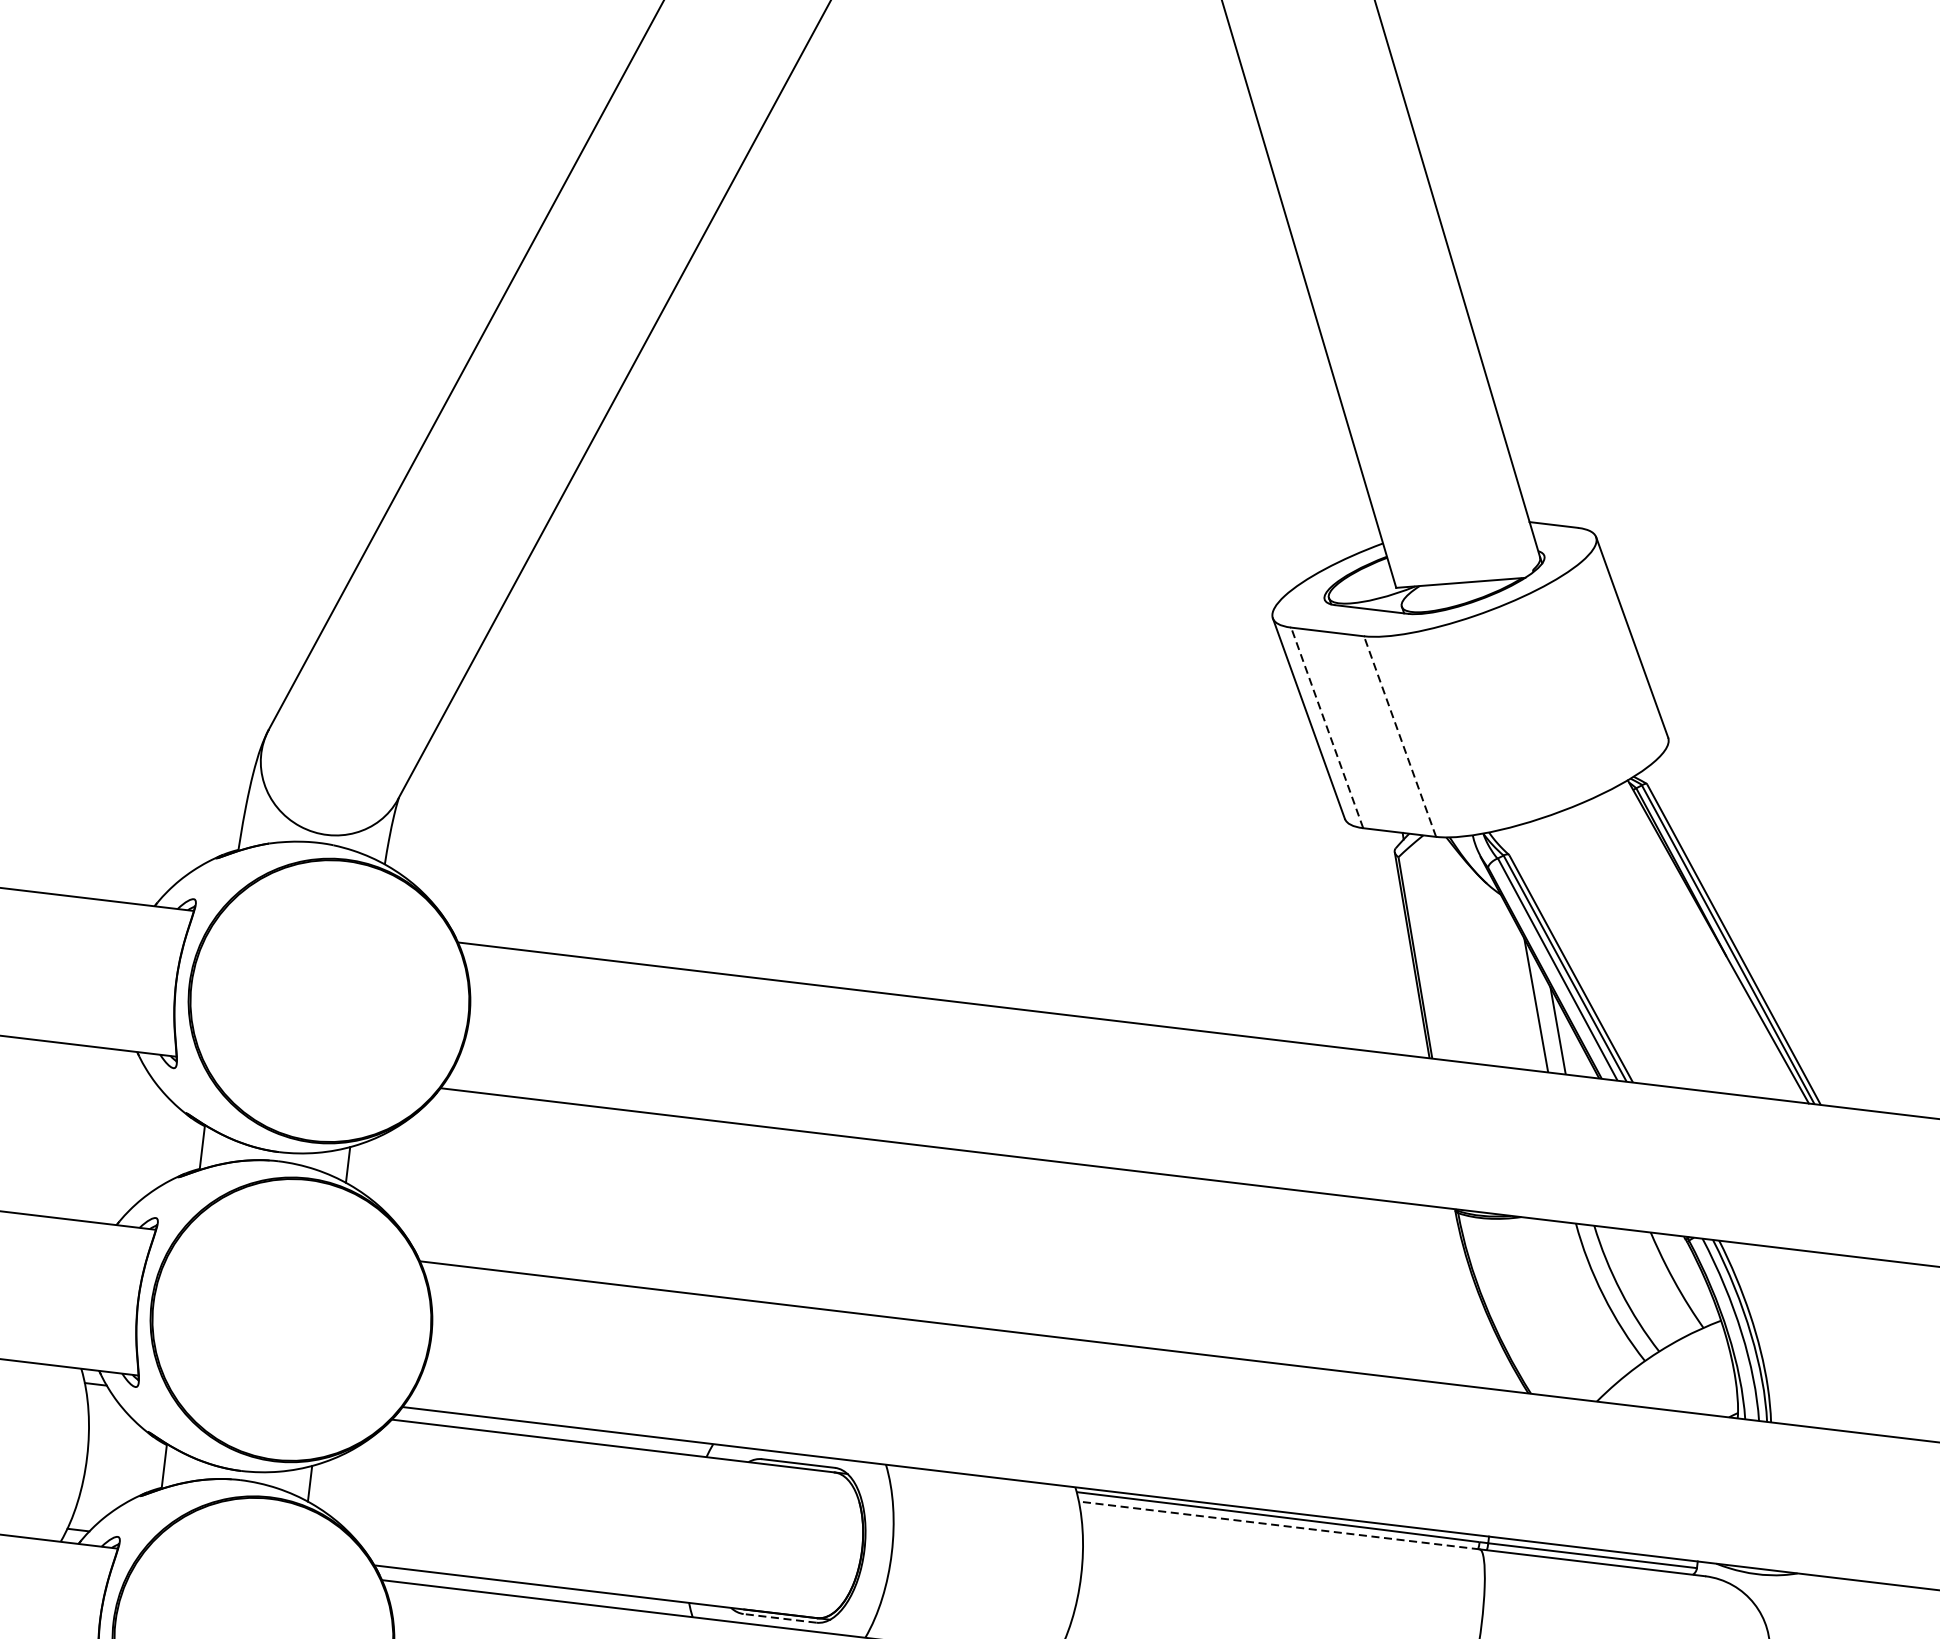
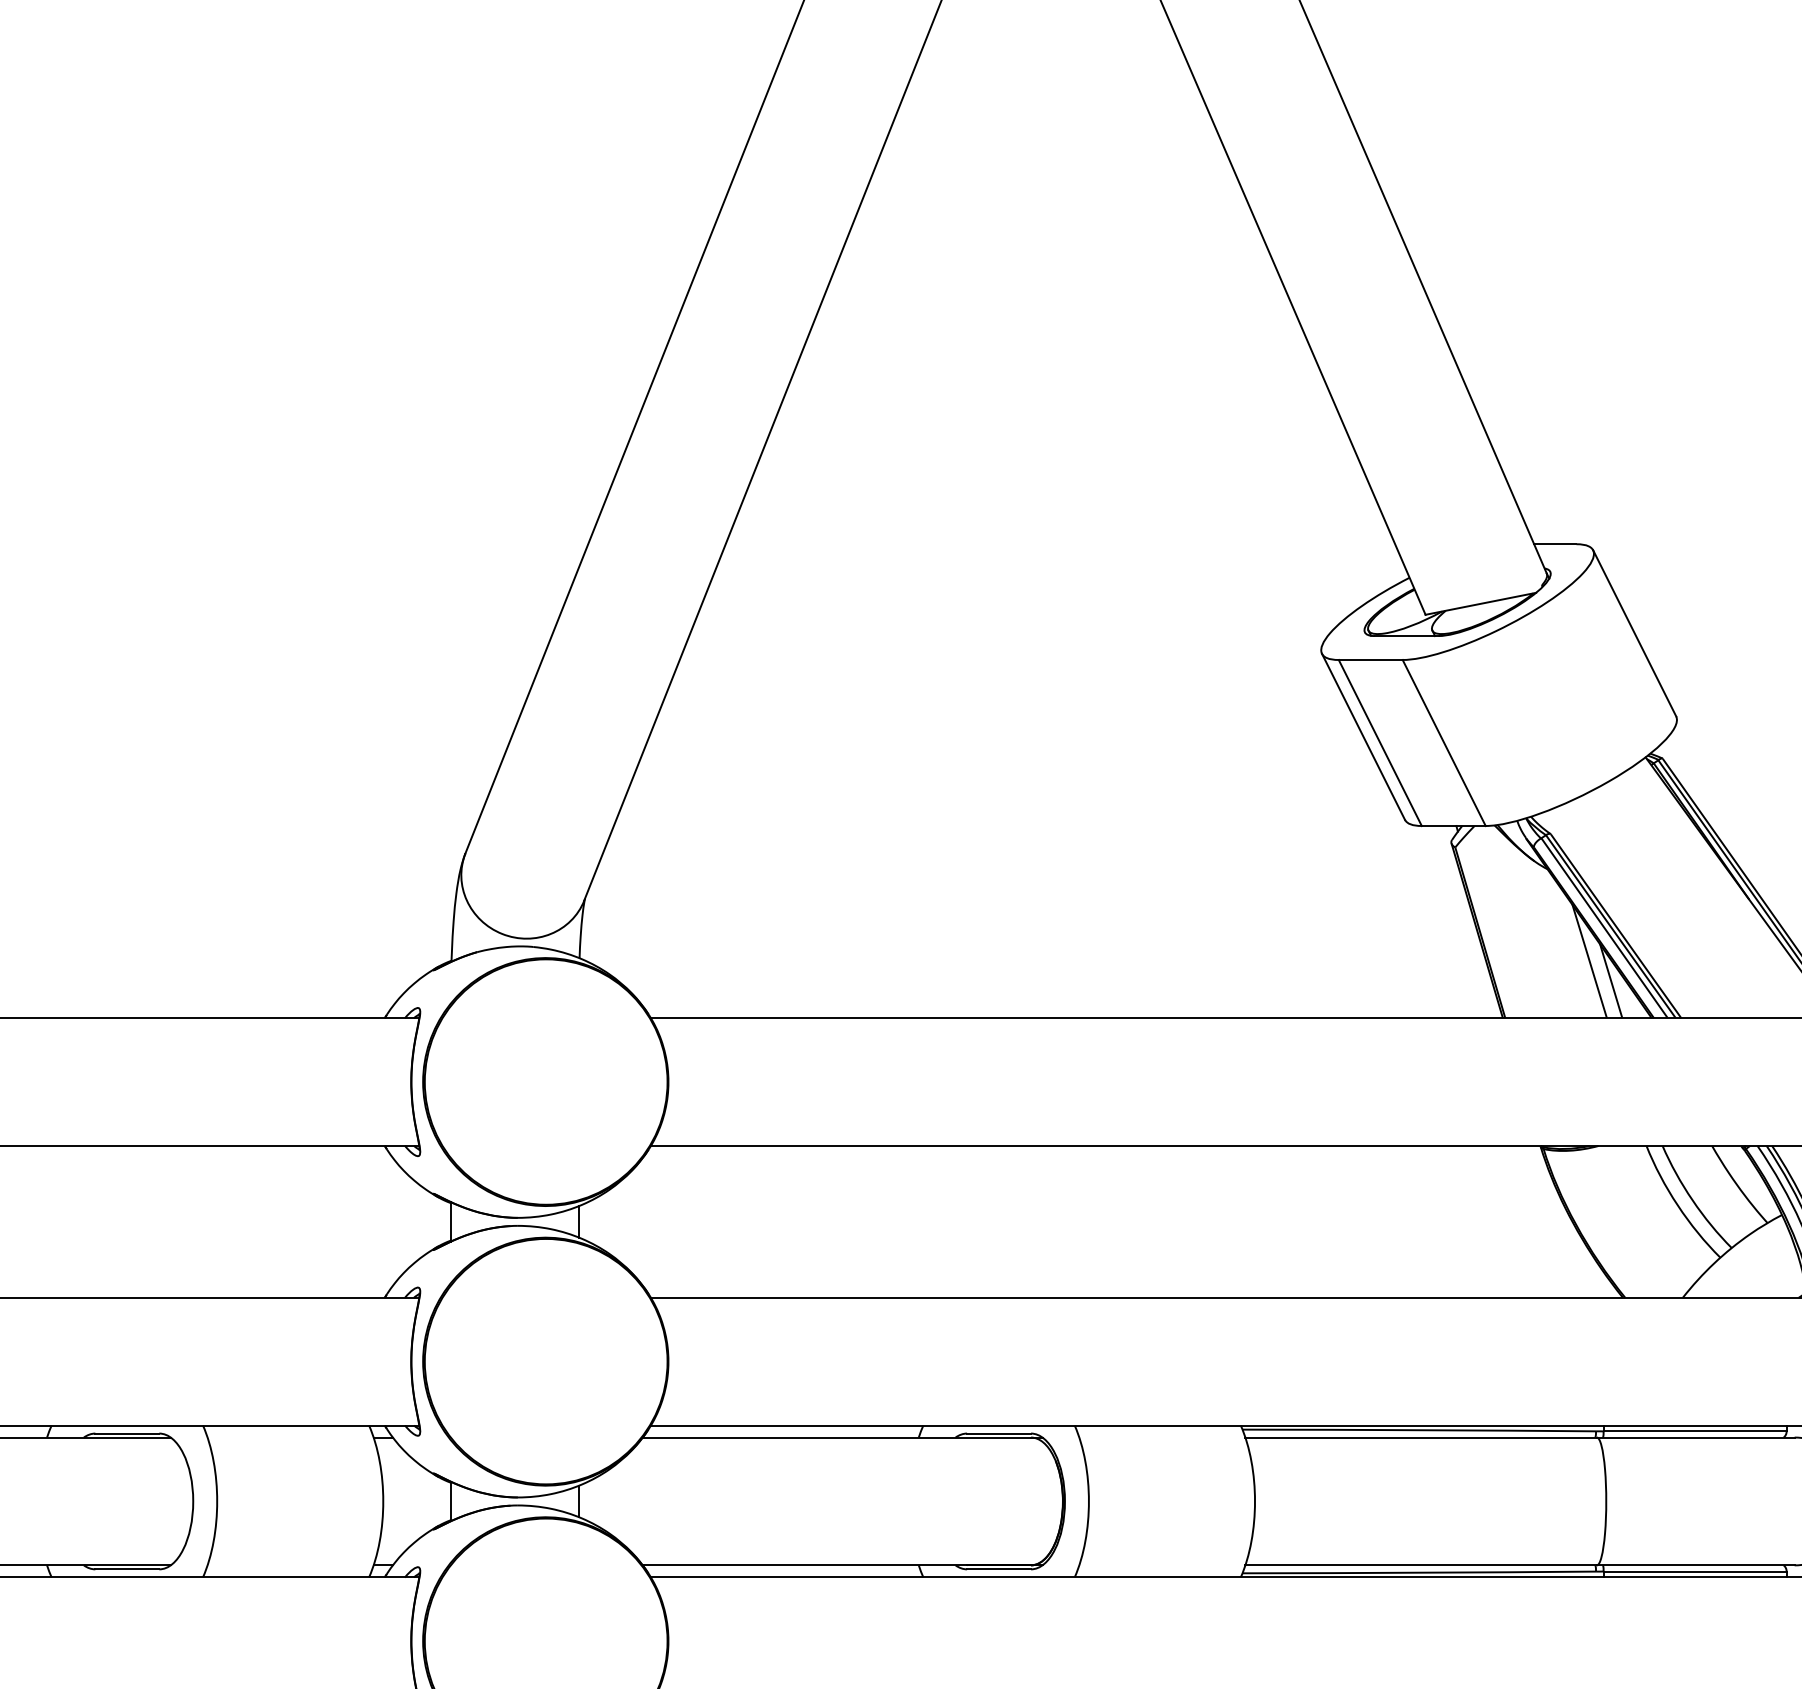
line: (1327, 728) -> (1380, 743), dashed -> solid
line: (1400, 737) -> (1444, 743), dashed -> solid
line: (1279, 1525) -> (1421, 1437), dashed -> solid
line: (780, 1618) -> (999, 1569), dashed -> solid

